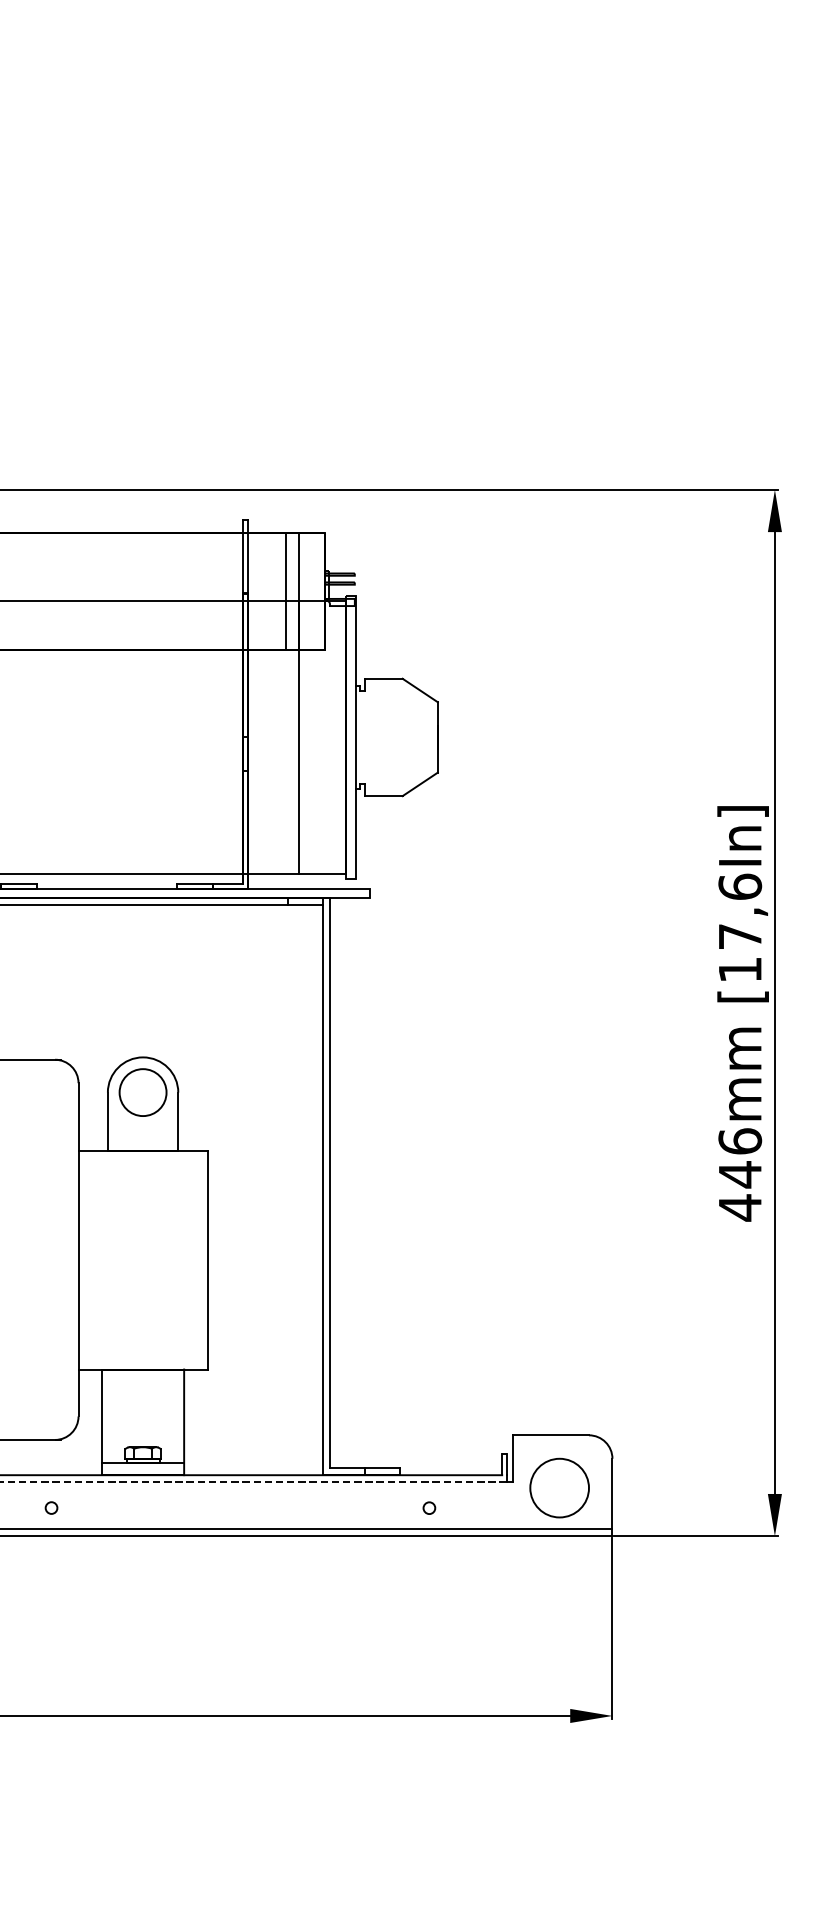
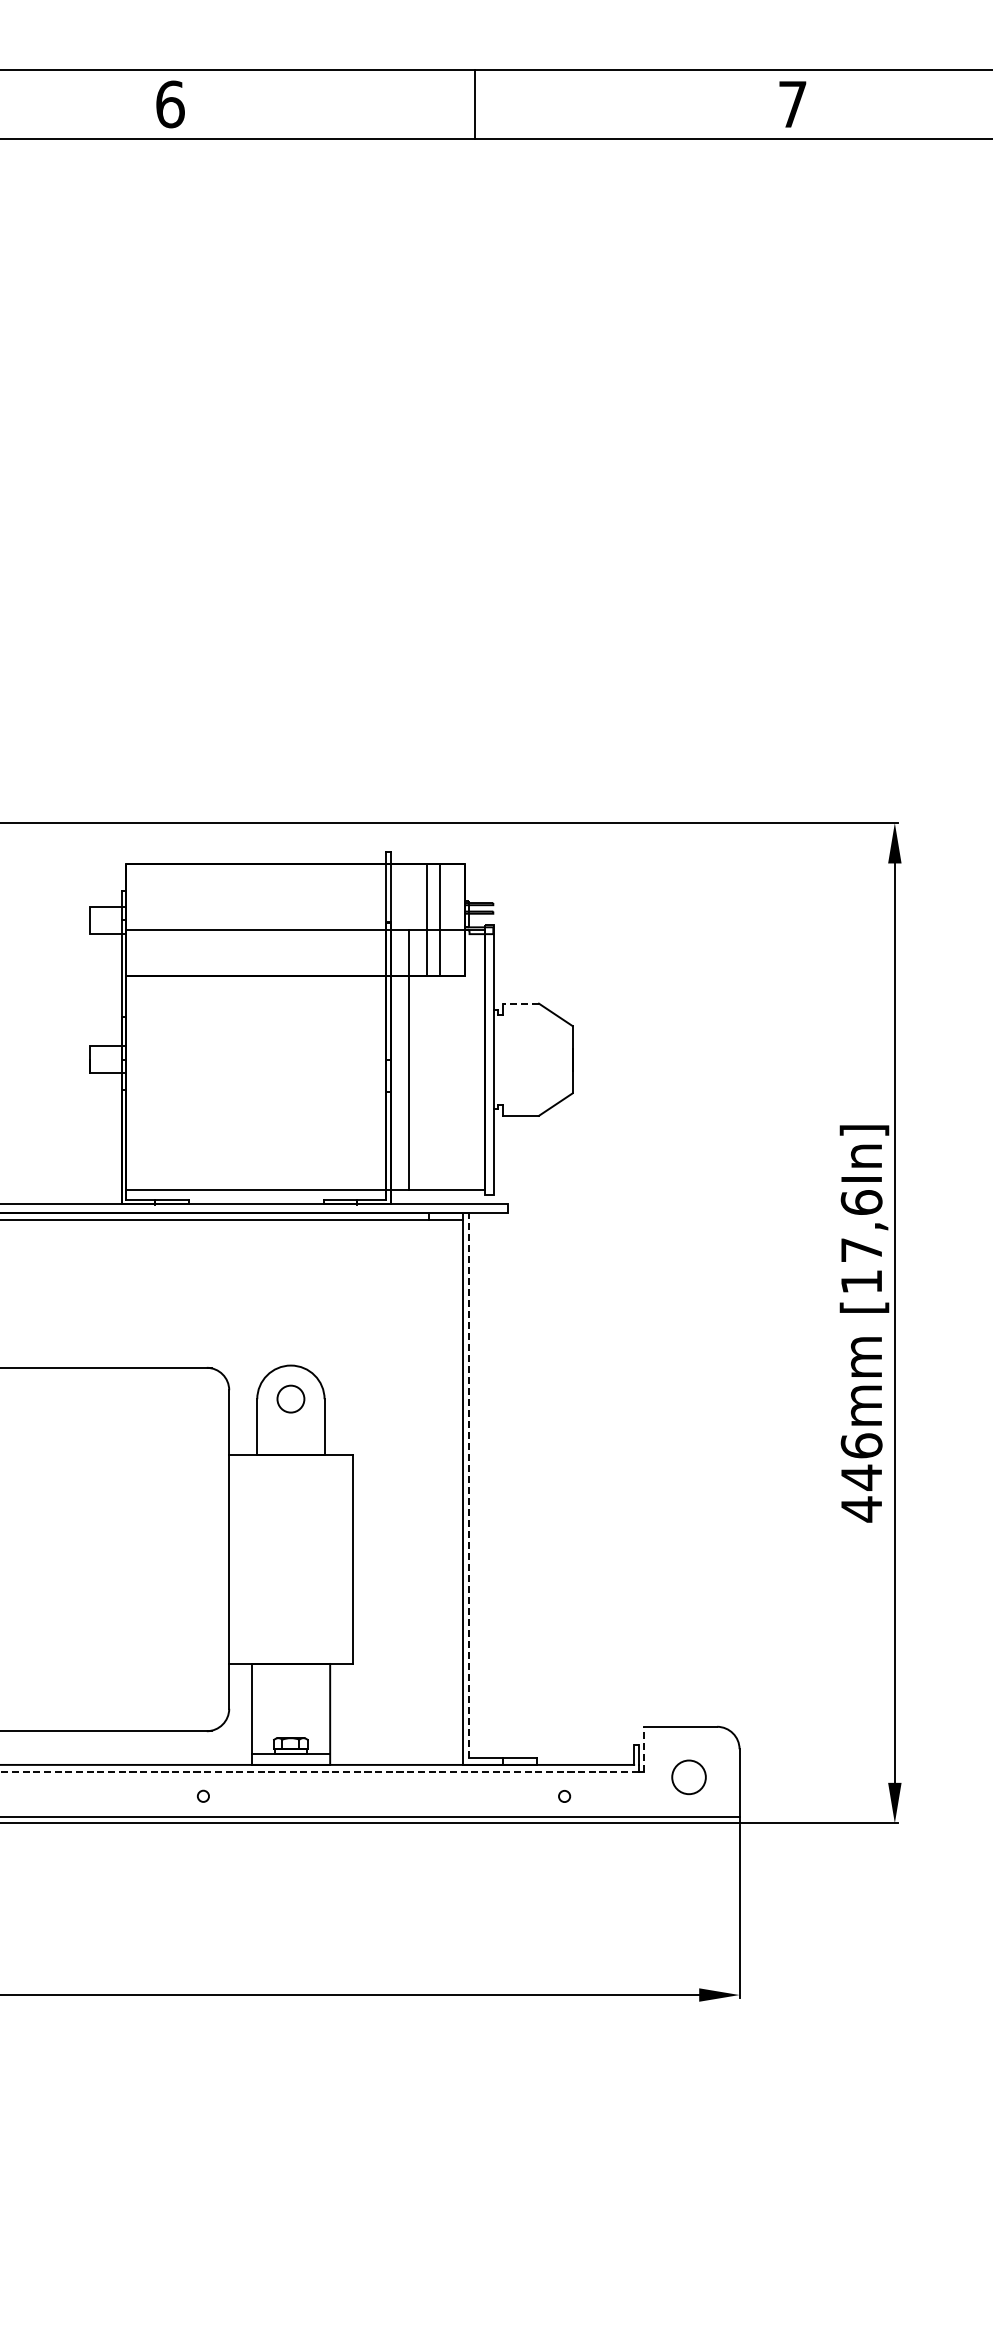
line: (383, 678) -> (520, 1003), solid -> dashed
line: (299, 737) -> (409, 1059), moved
circle: (142, 1091) -> (290, 1398), size x0.6
line: (329, 1182) -> (469, 1485), solid -> dashed
line: (513, 1458) -> (644, 1748), solid -> dashed
circle: (559, 1488) -> (688, 1777), size x0.6

